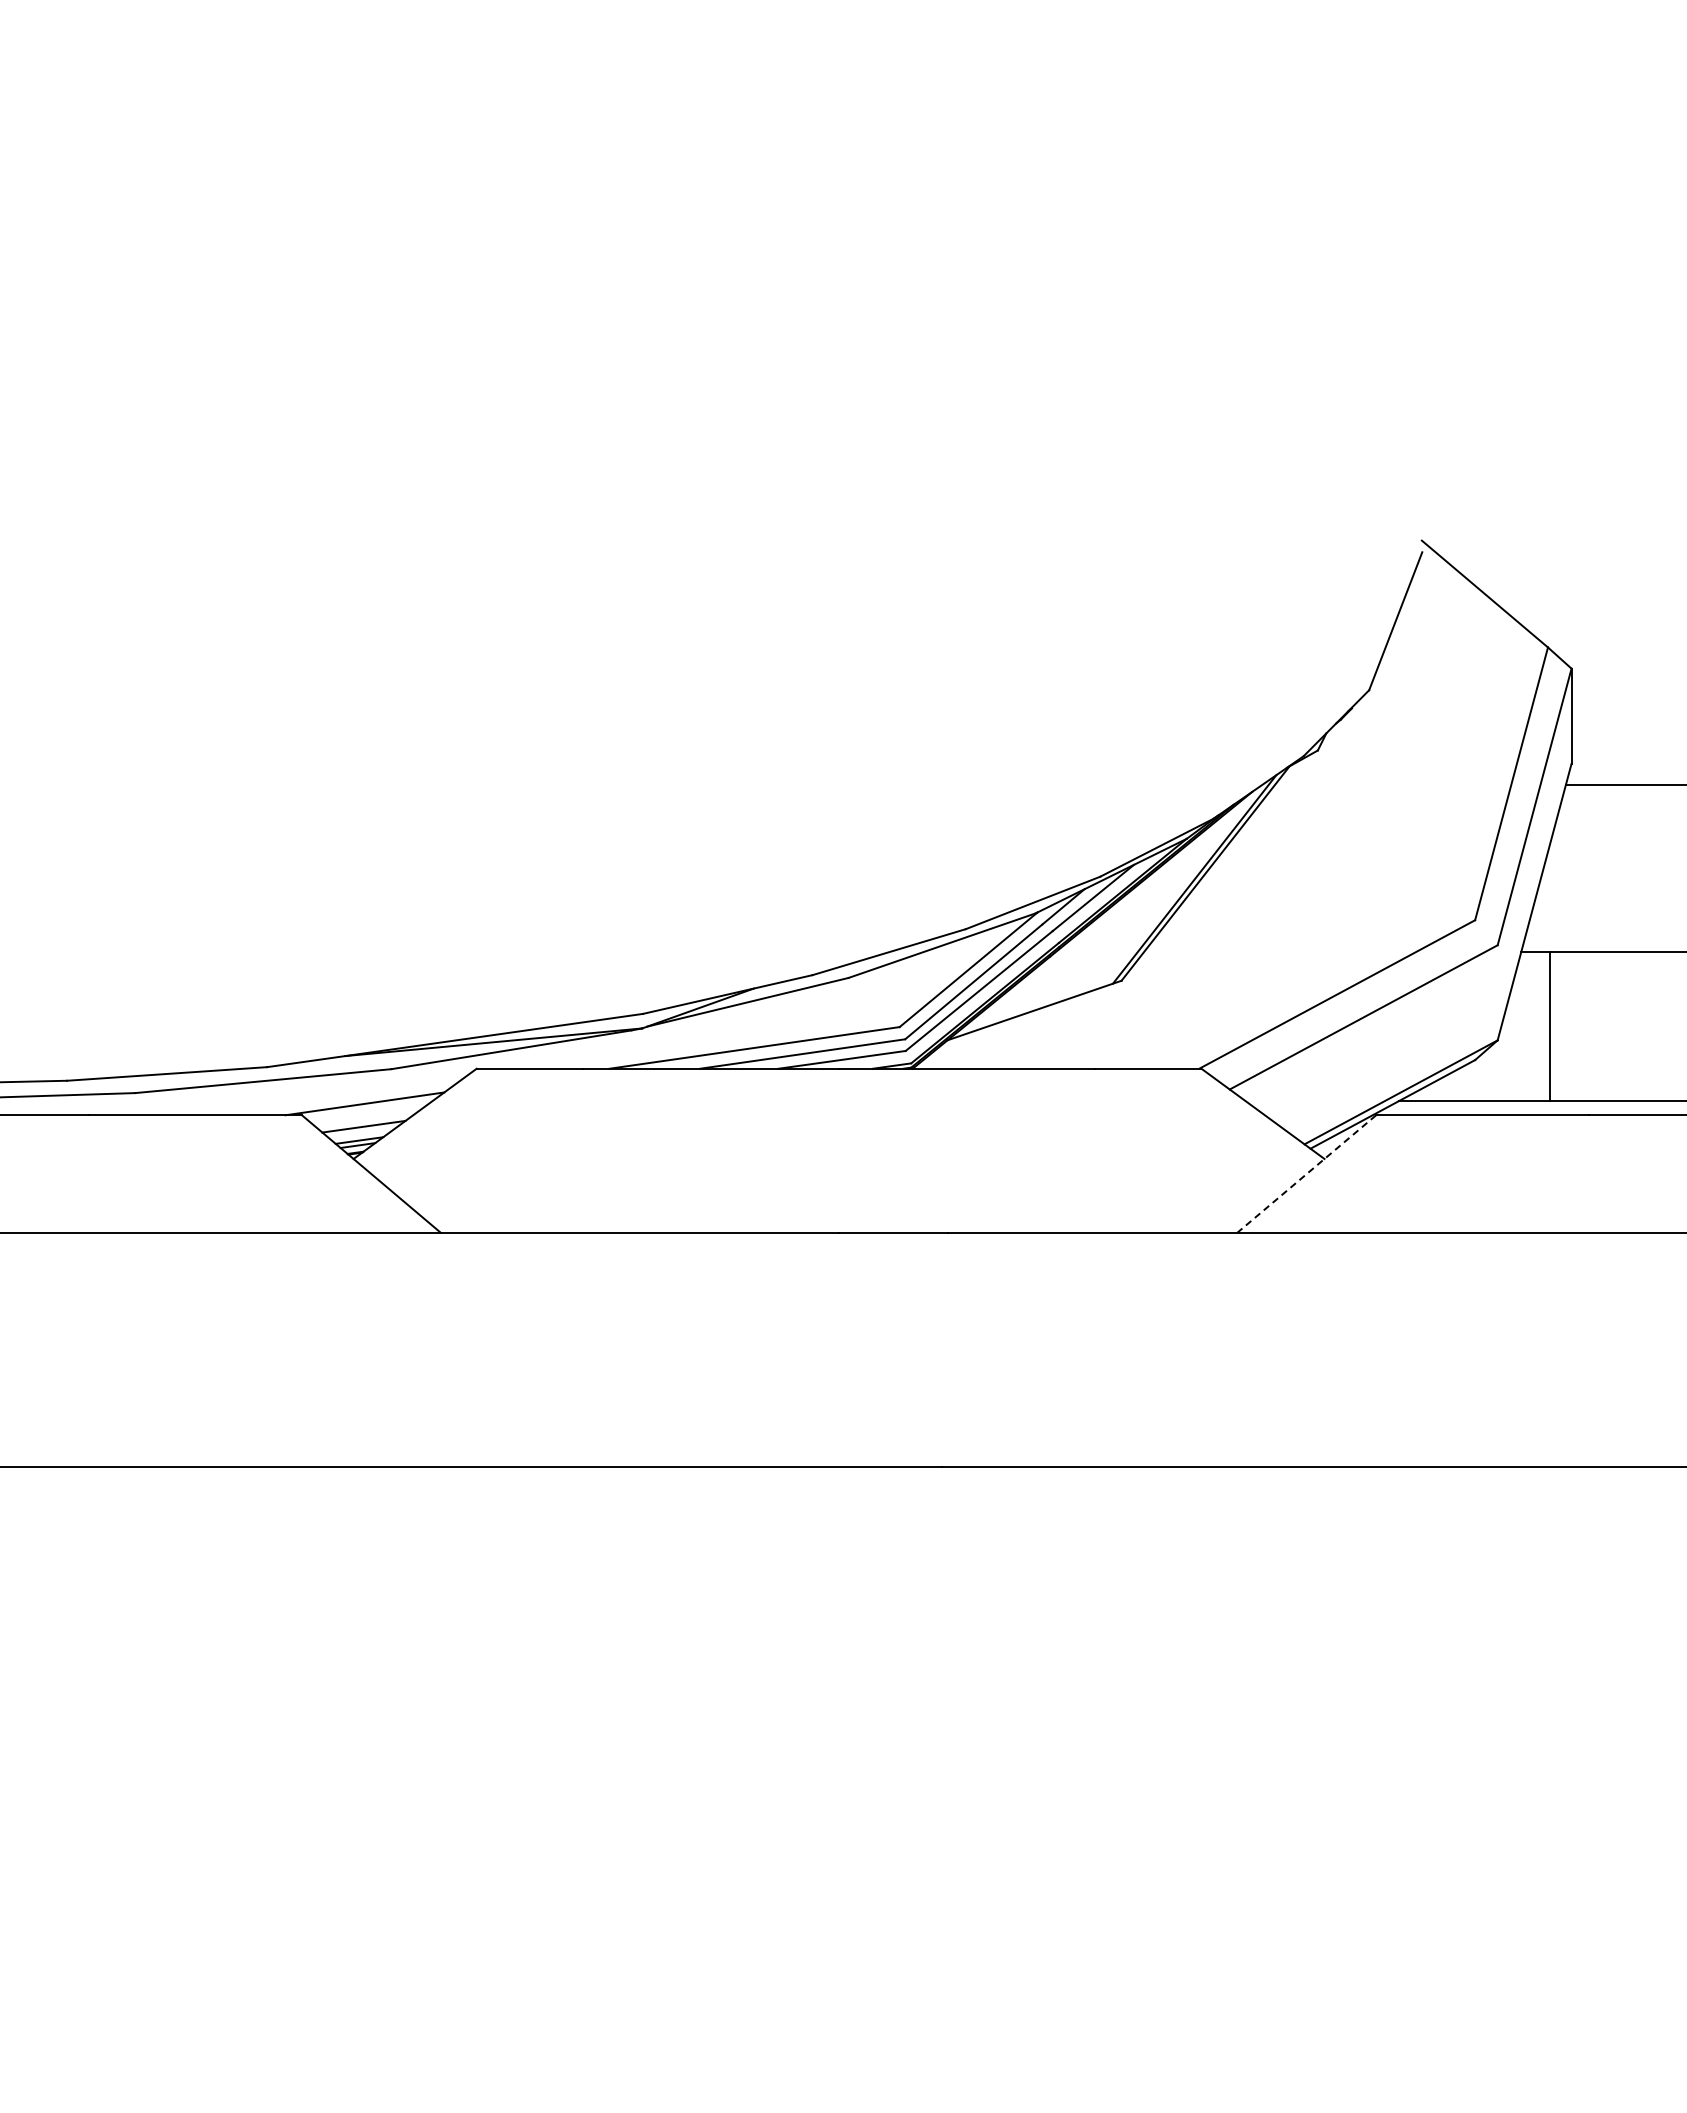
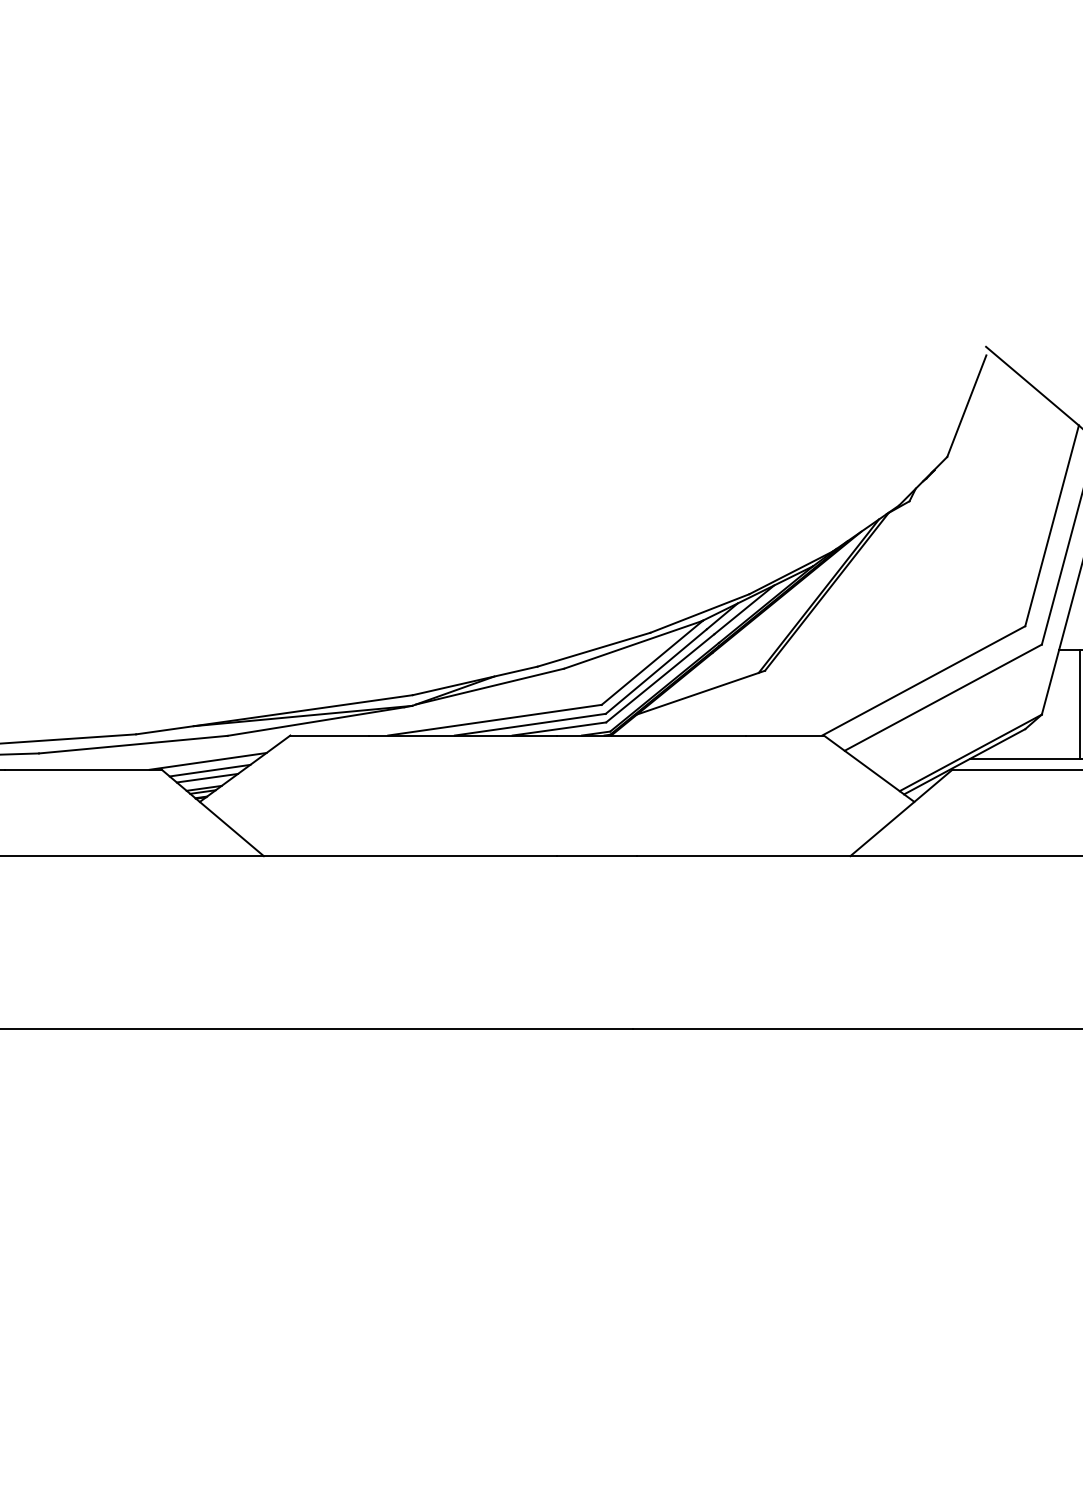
line: (367, 1116) -> (210, 770), added
line: (1306, 1173) -> (901, 812), dashed -> solid

